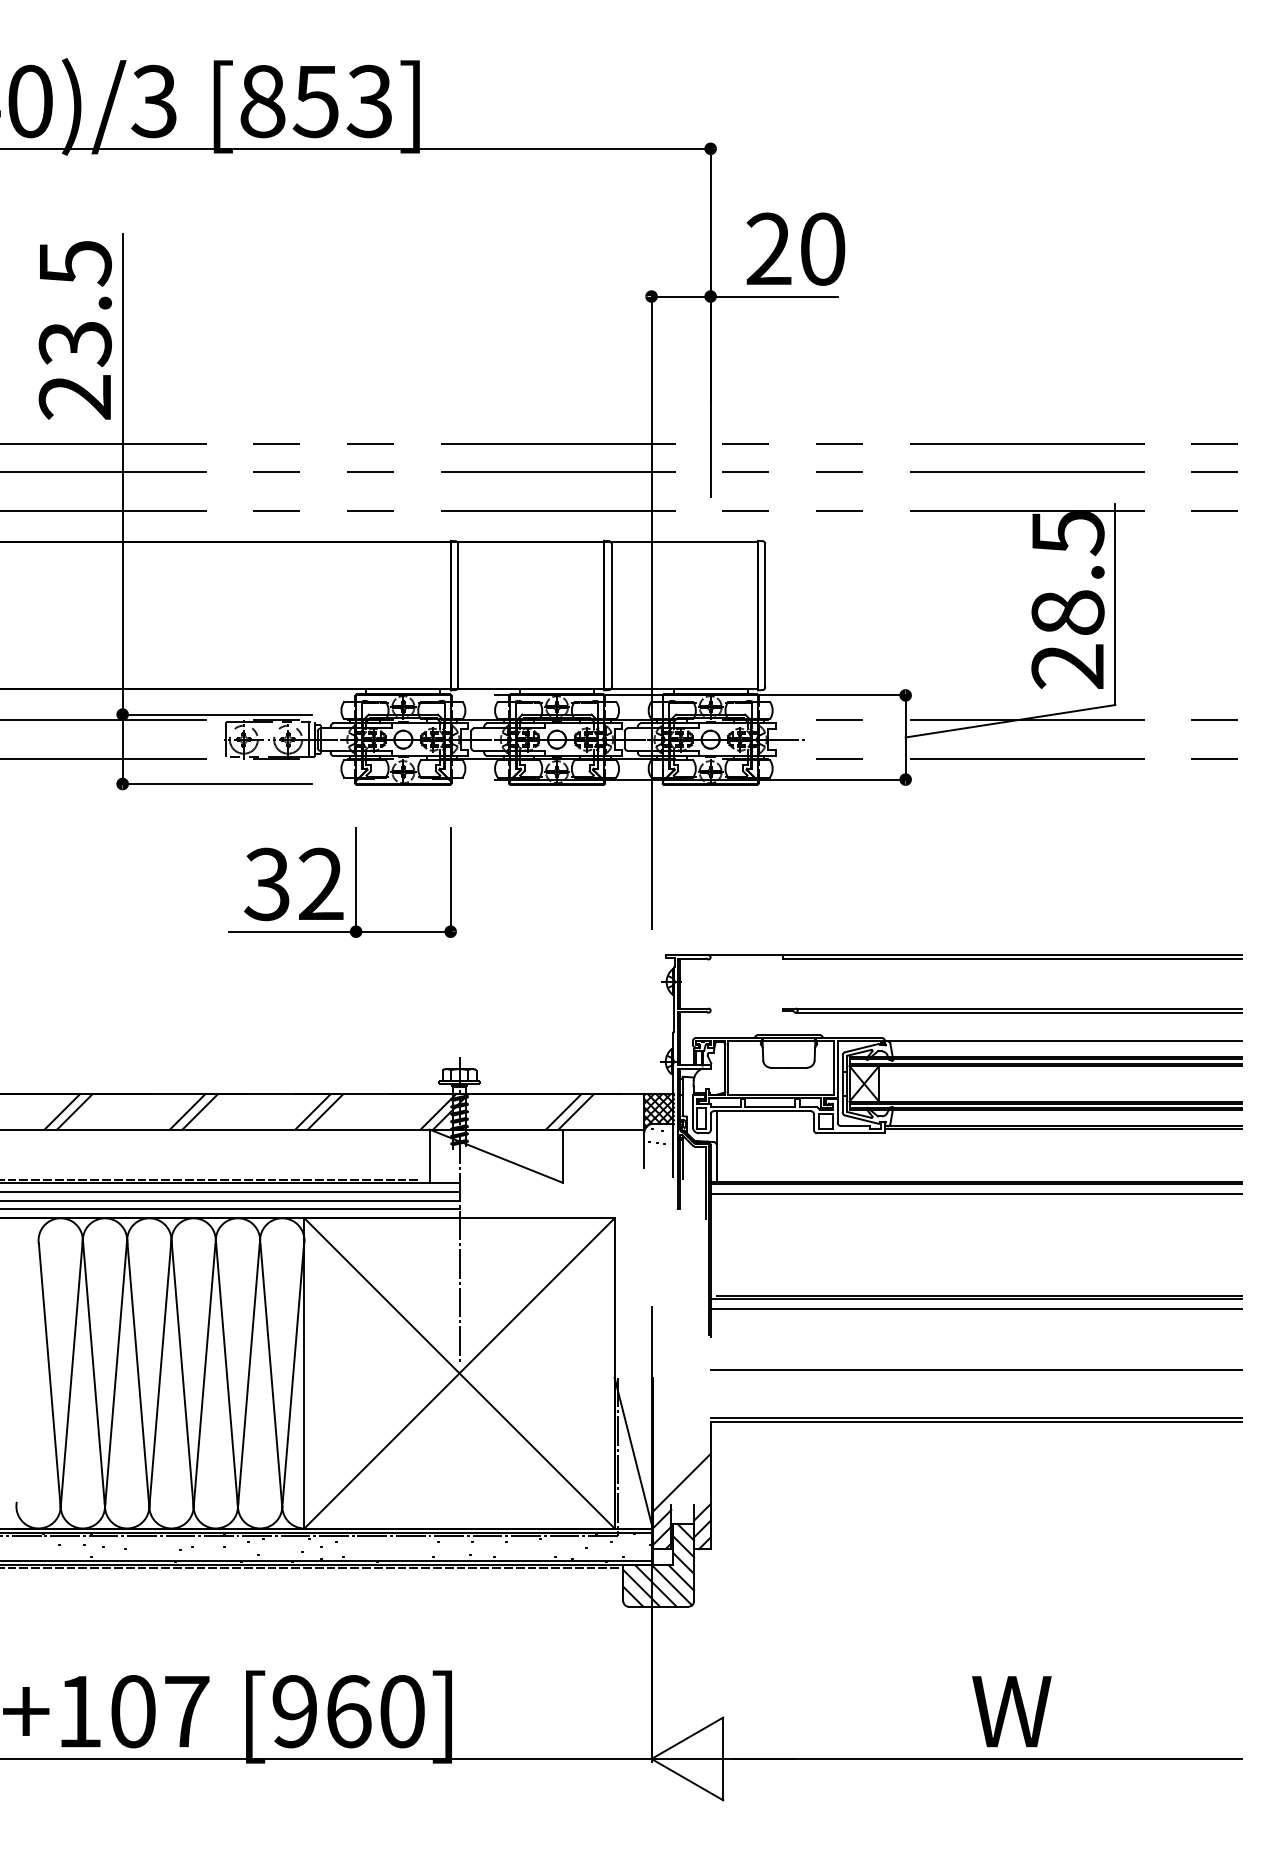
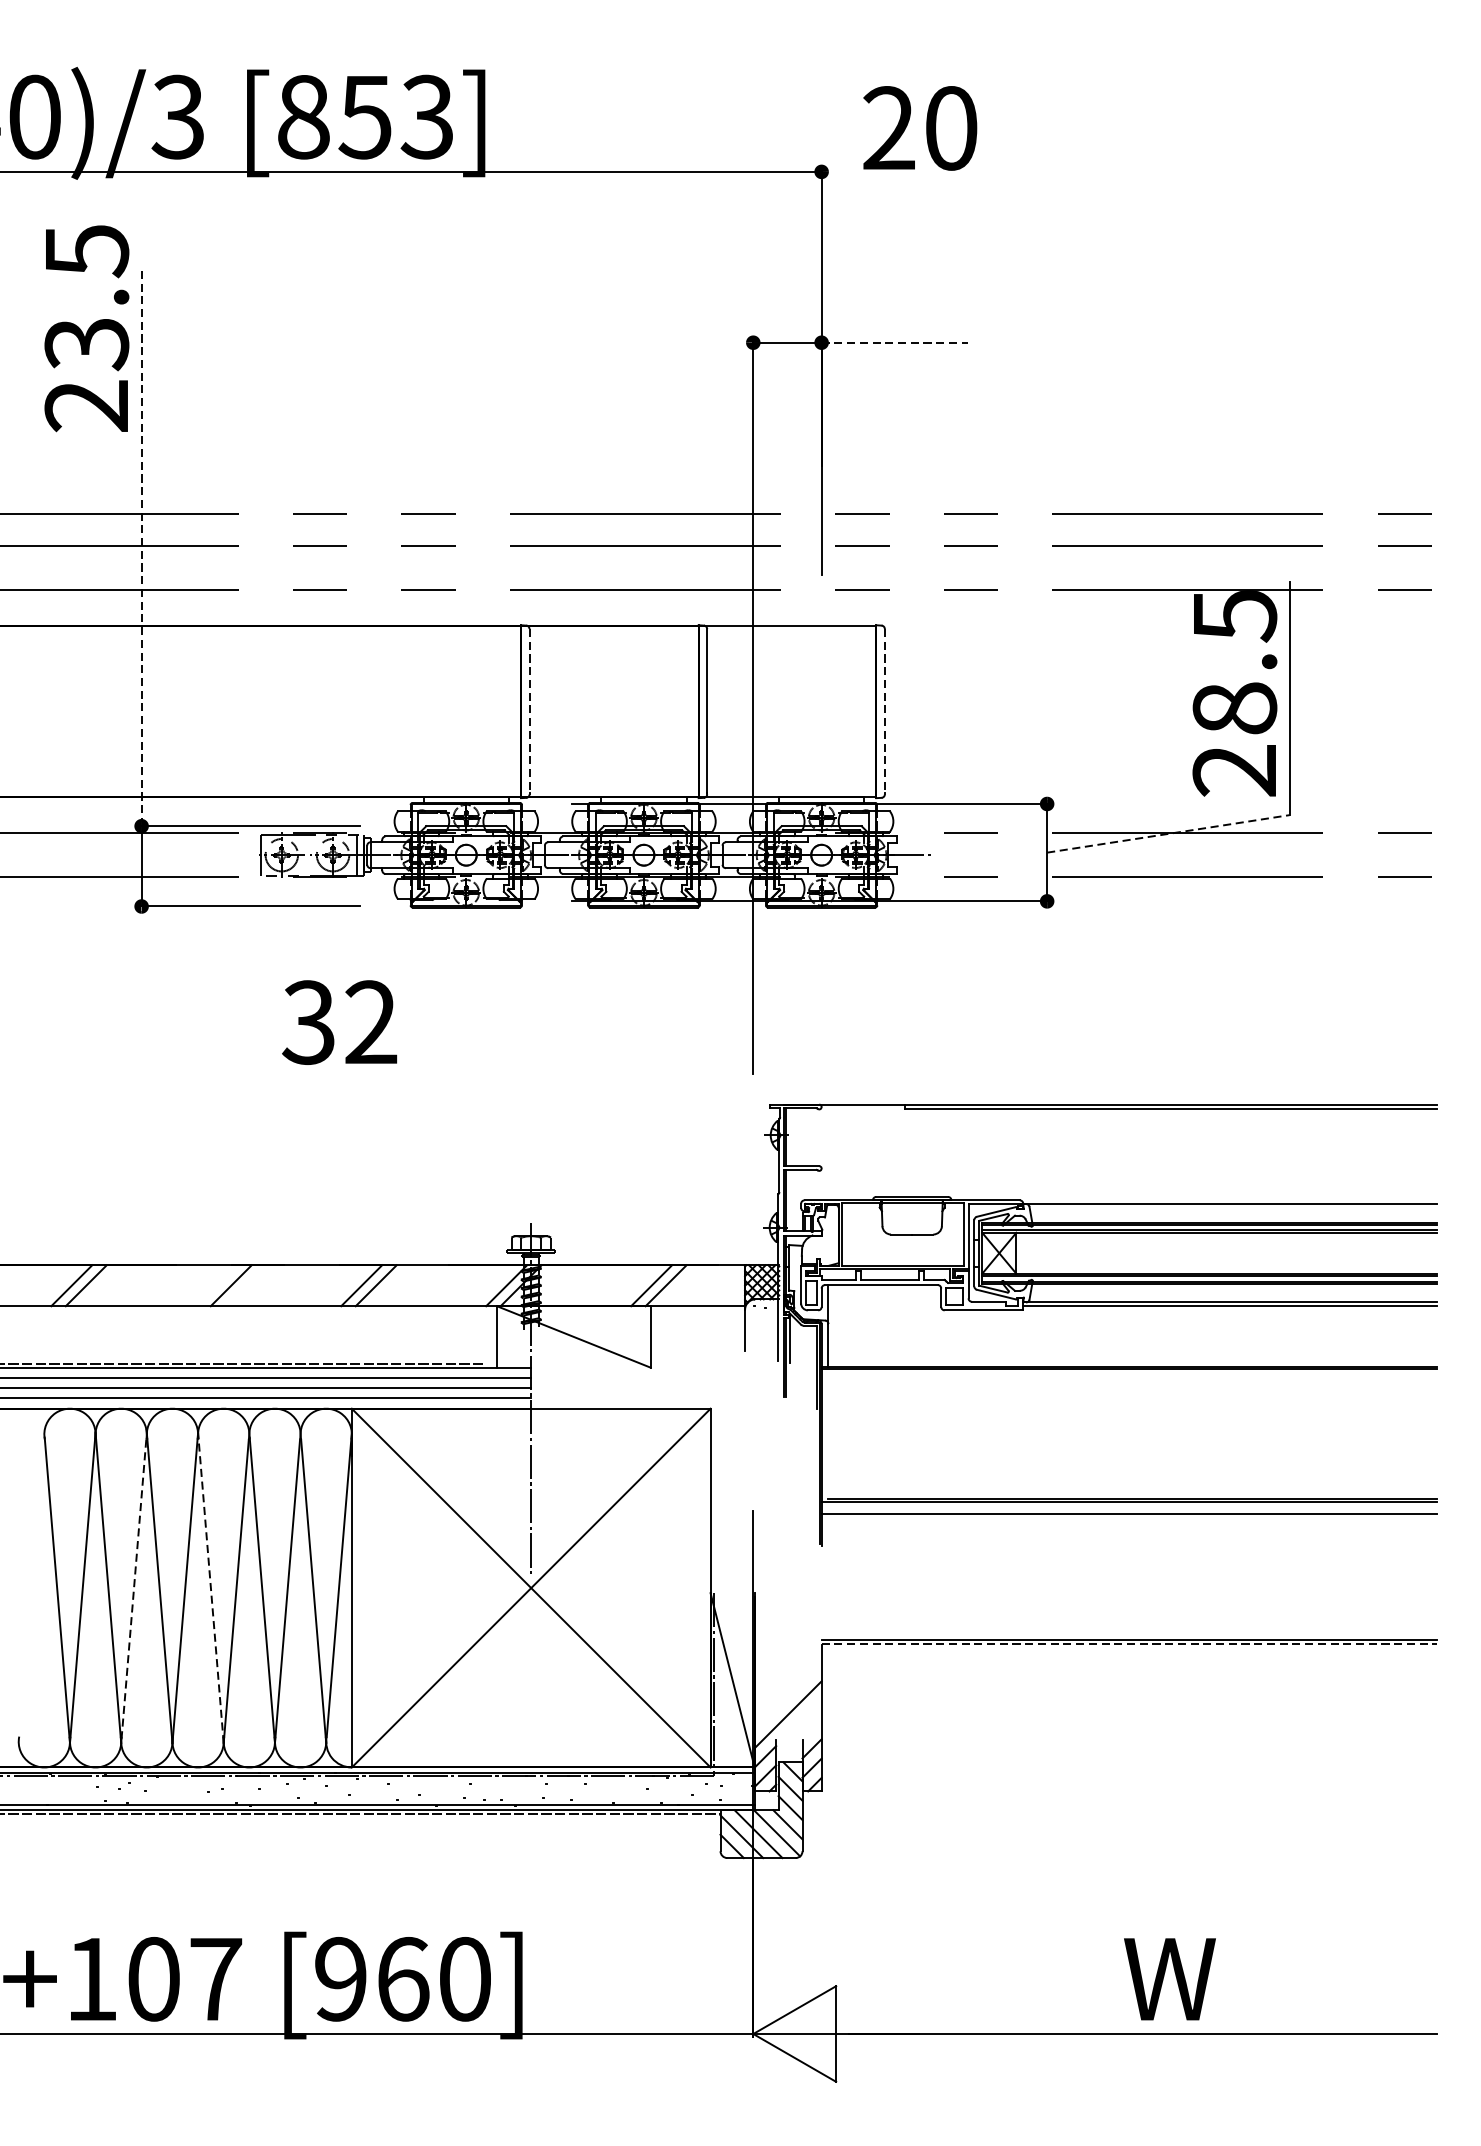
text: (795, 248) -> (919, 127), moved
line: (774, 296) -> (895, 342), solid -> dashed
text: (74, 330) -> (85, 328), moved
line: (122, 475) -> (141, 549), solid -> dashed
line: (458, 615) -> (530, 711), solid -> dashed
line: (765, 615) -> (885, 711), solid -> dashed
line: (1010, 721) -> (1168, 834), solid -> dashed
part: (355, 882) -> (410, 1020), removed
part: (1012, 1010) -> (1170, 1168), removed
line: (187, 1111) -> (216, 1285), removed
line: (976, 1193) -> (1129, 1380), removed
line: (976, 1370) -> (1129, 1584), removed
line: (182, 1373) -> (210, 1588), solid -> dashed
line: (115, 1376) -> (133, 1591), solid -> dashed
line: (976, 1422) -> (1129, 1644), solid -> dashed

